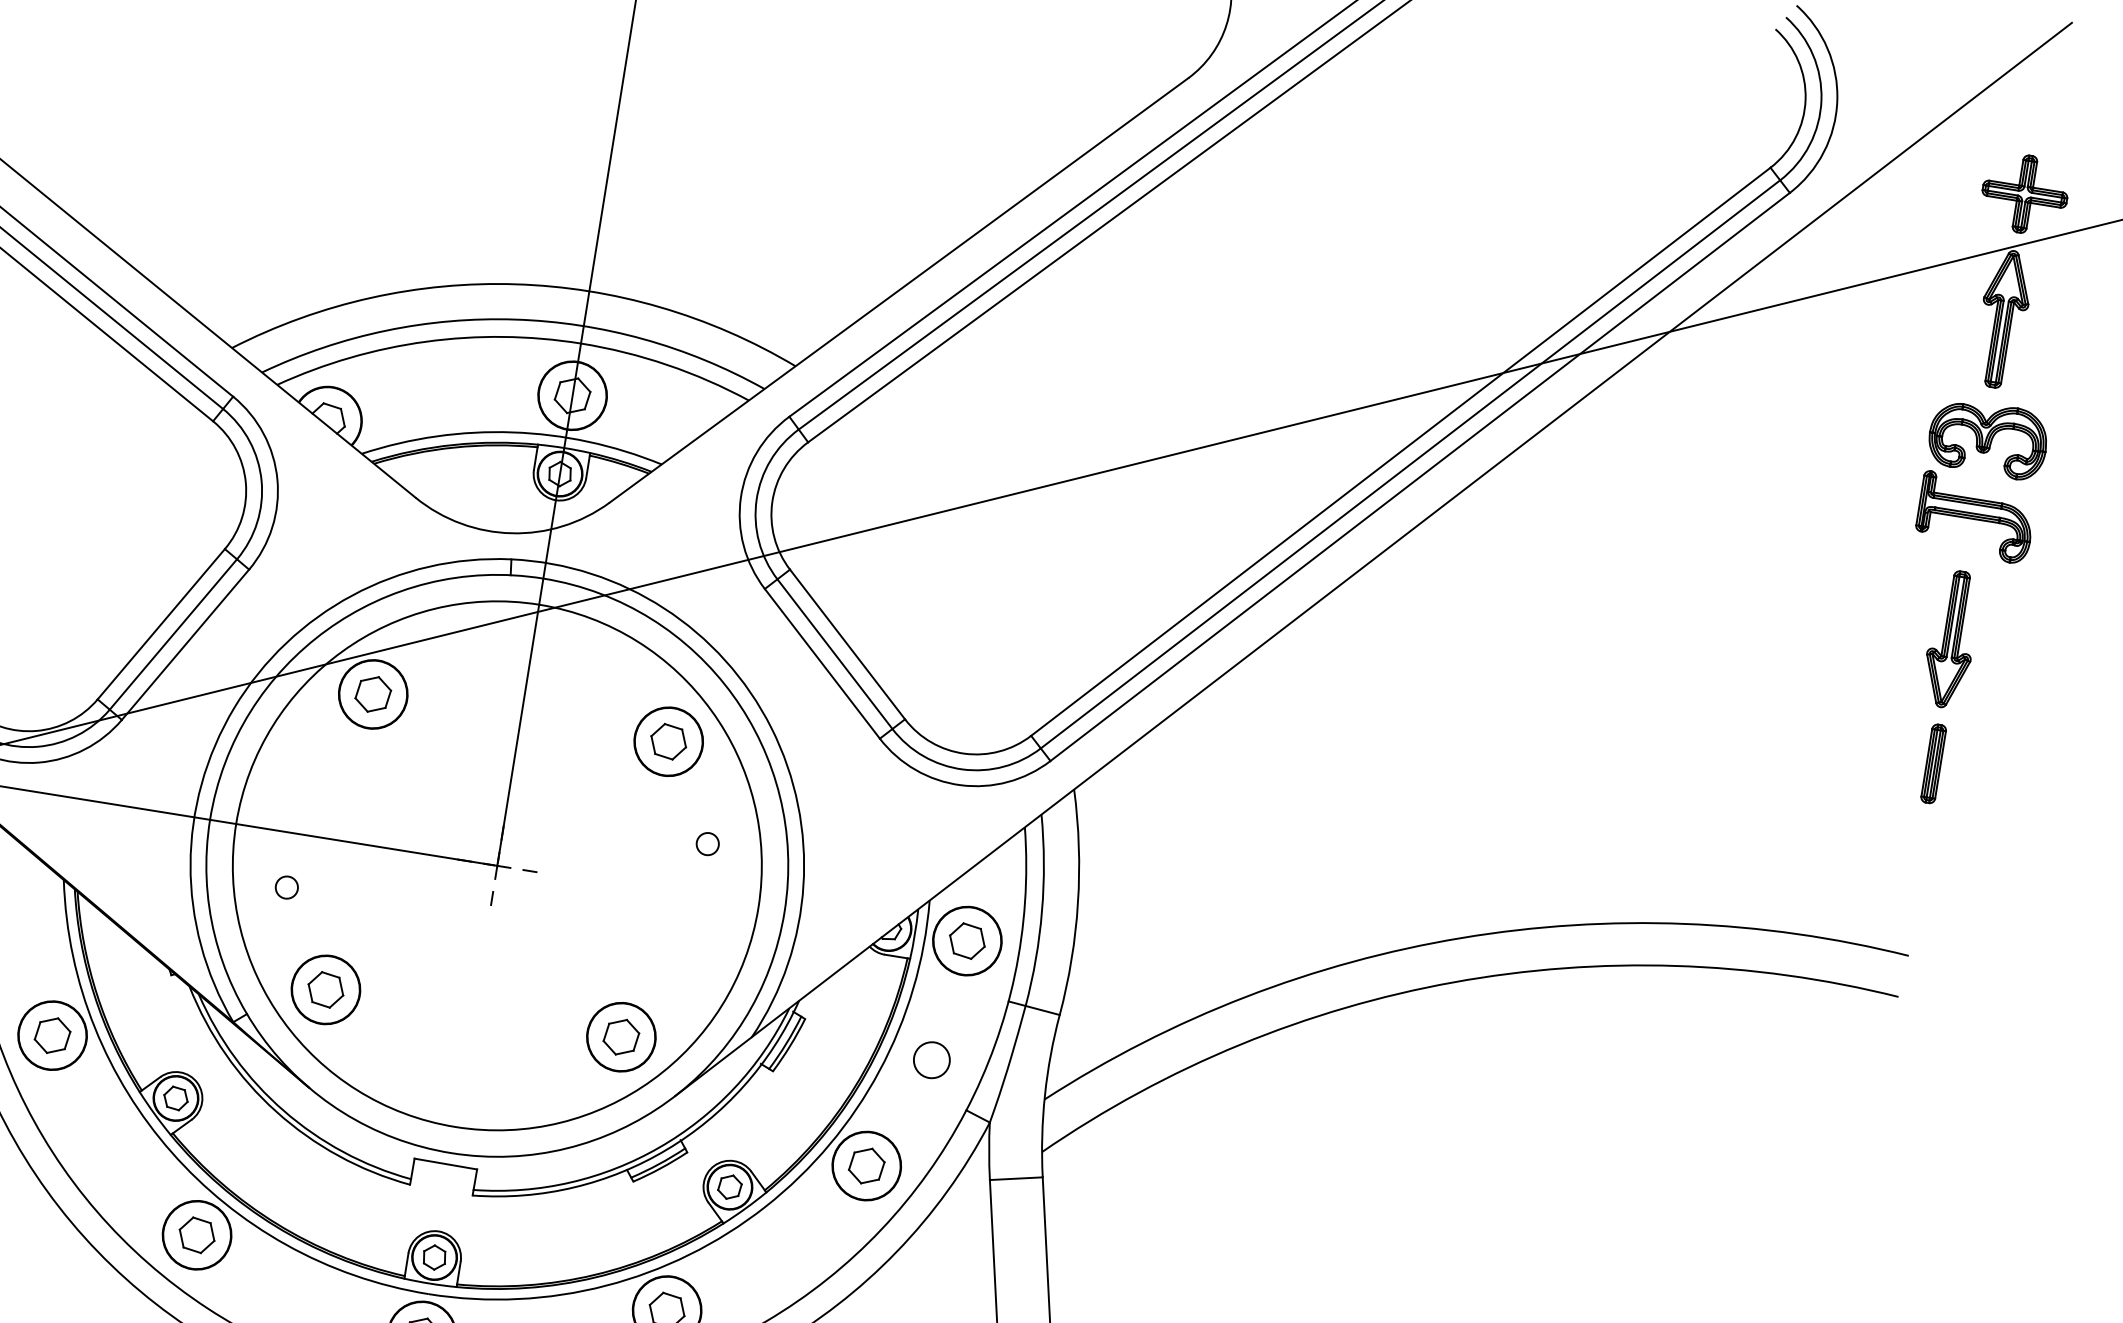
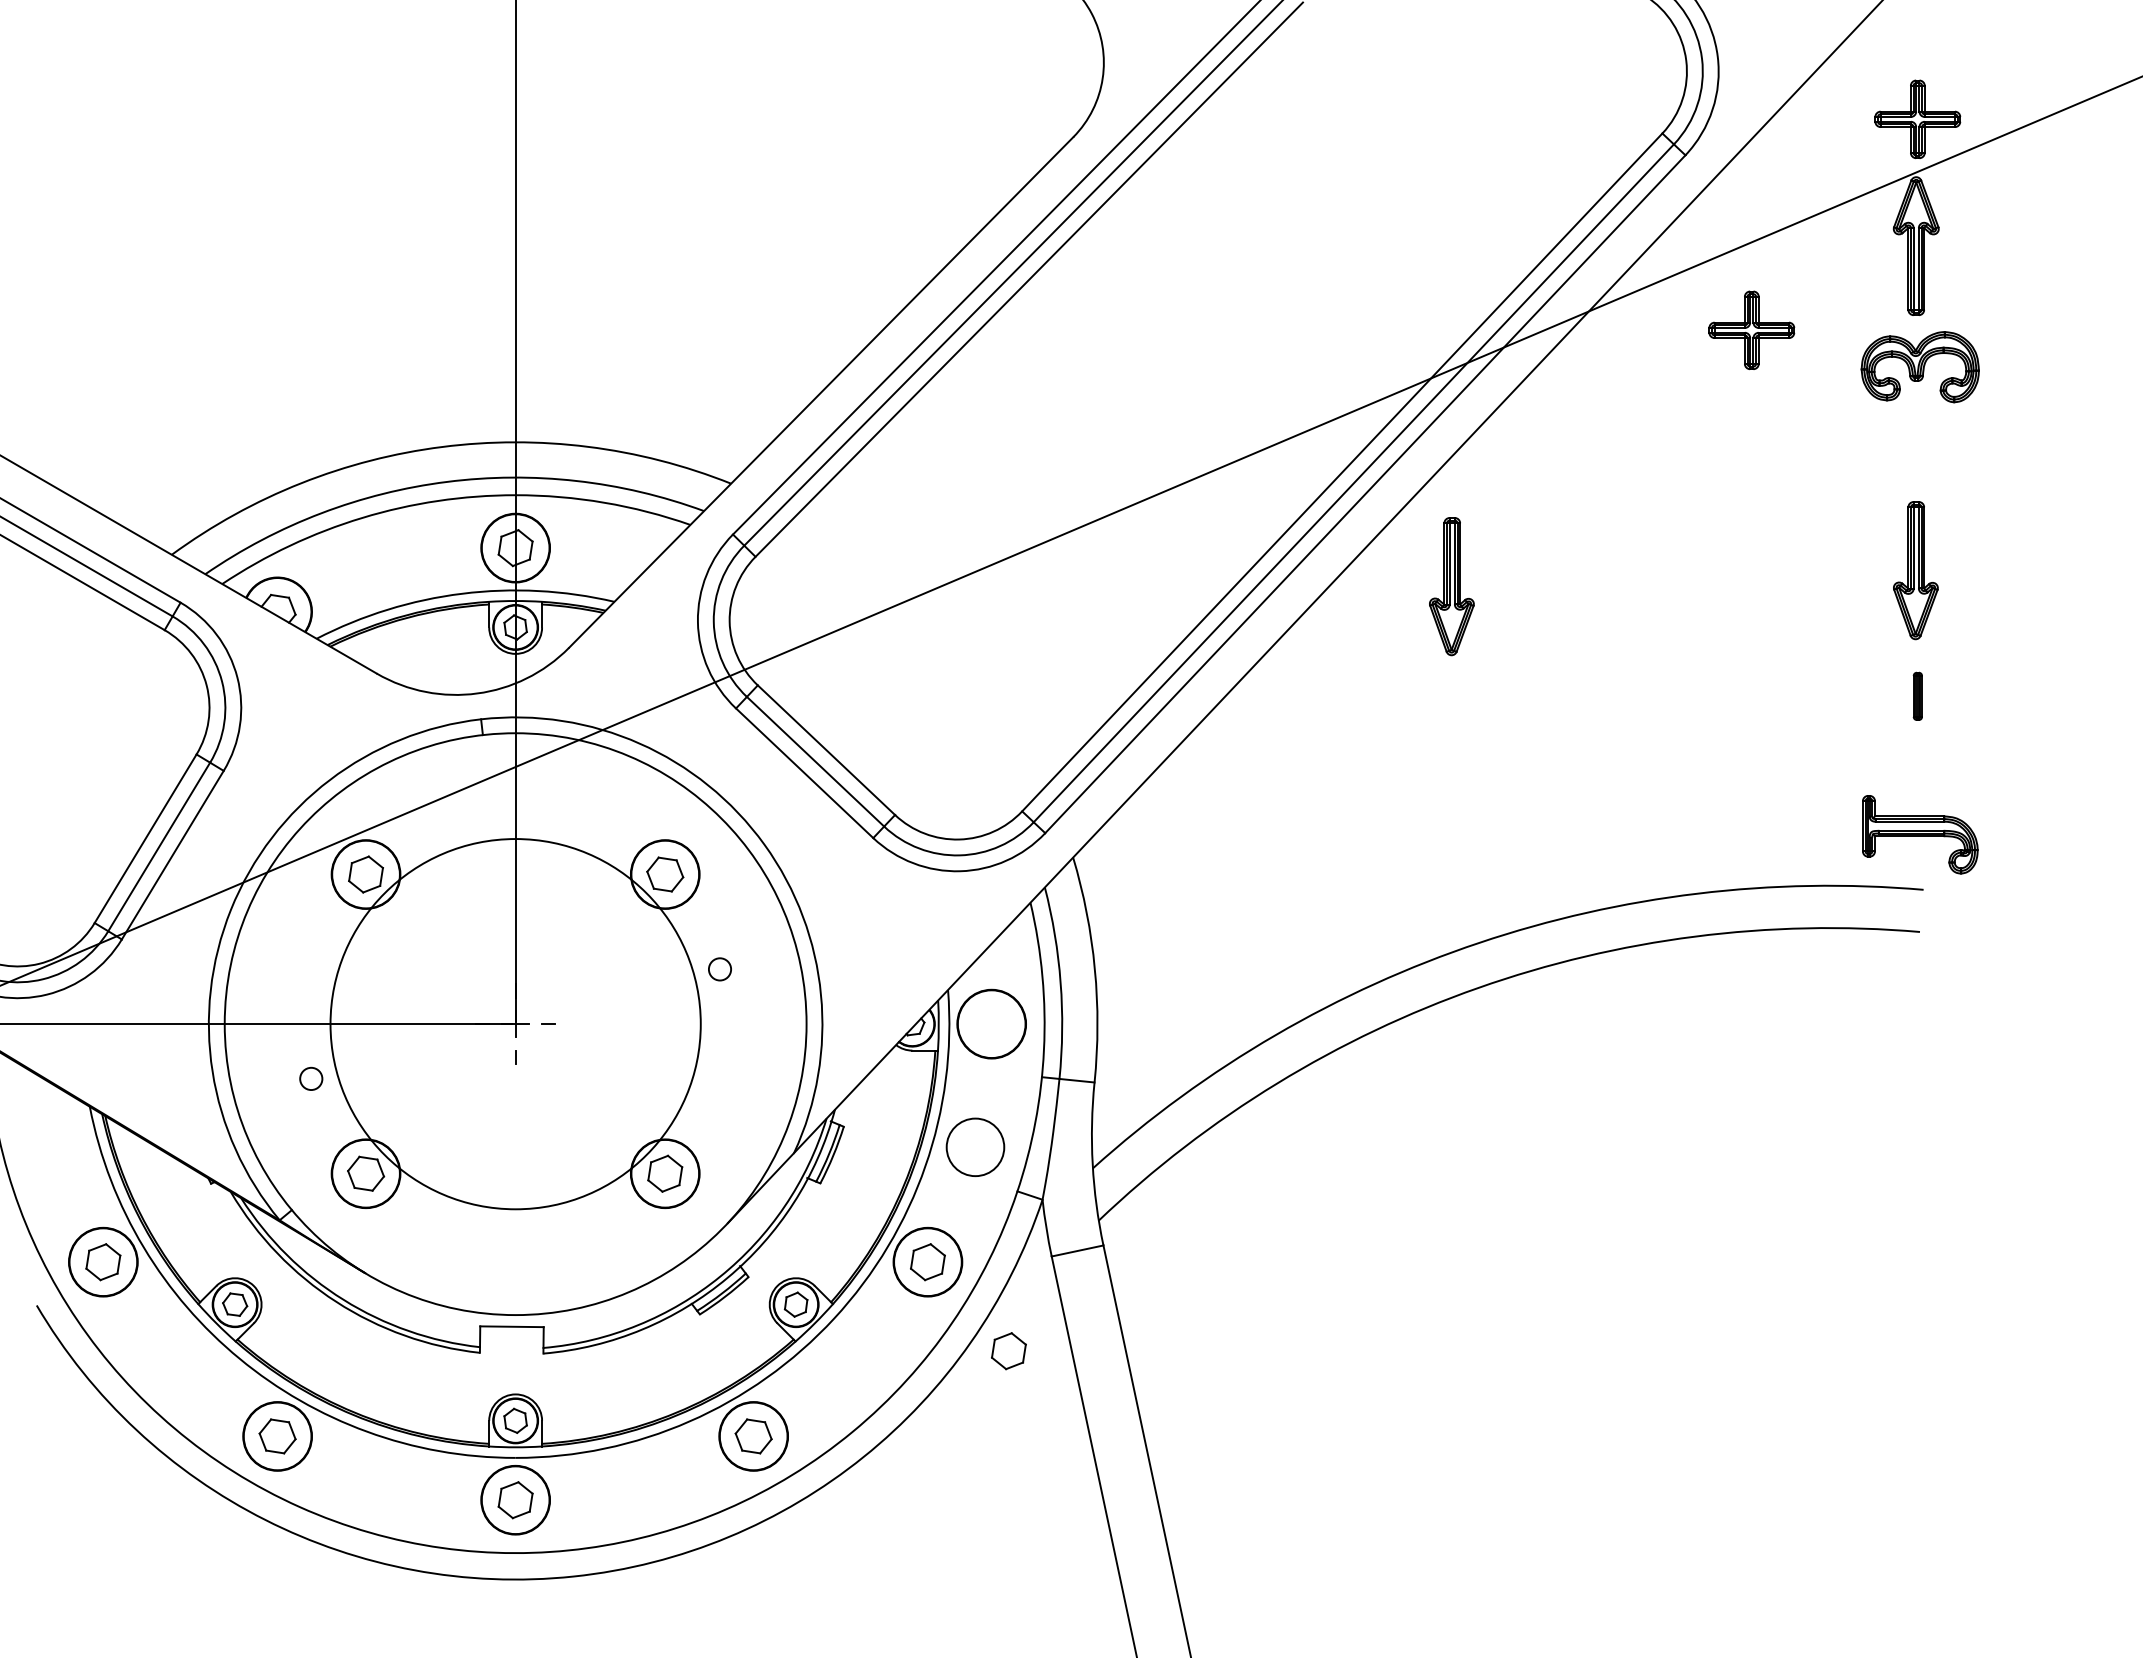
part: (1827, 376) -> (1751, 330), added
part: (1975, 517) -> (1920, 834), moved
part: (1490, 581) -> (1451, 586), added
part: (1933, 764) -> (1917, 696), size x0.6
circle: (497, 865) -> (515, 1023), size x0.7
part: (967, 941) -> (991, 1024), removed
circle: (931, 1060) -> (975, 1147), size x1.6
part: (932, 1267) -> (1008, 1351), added

